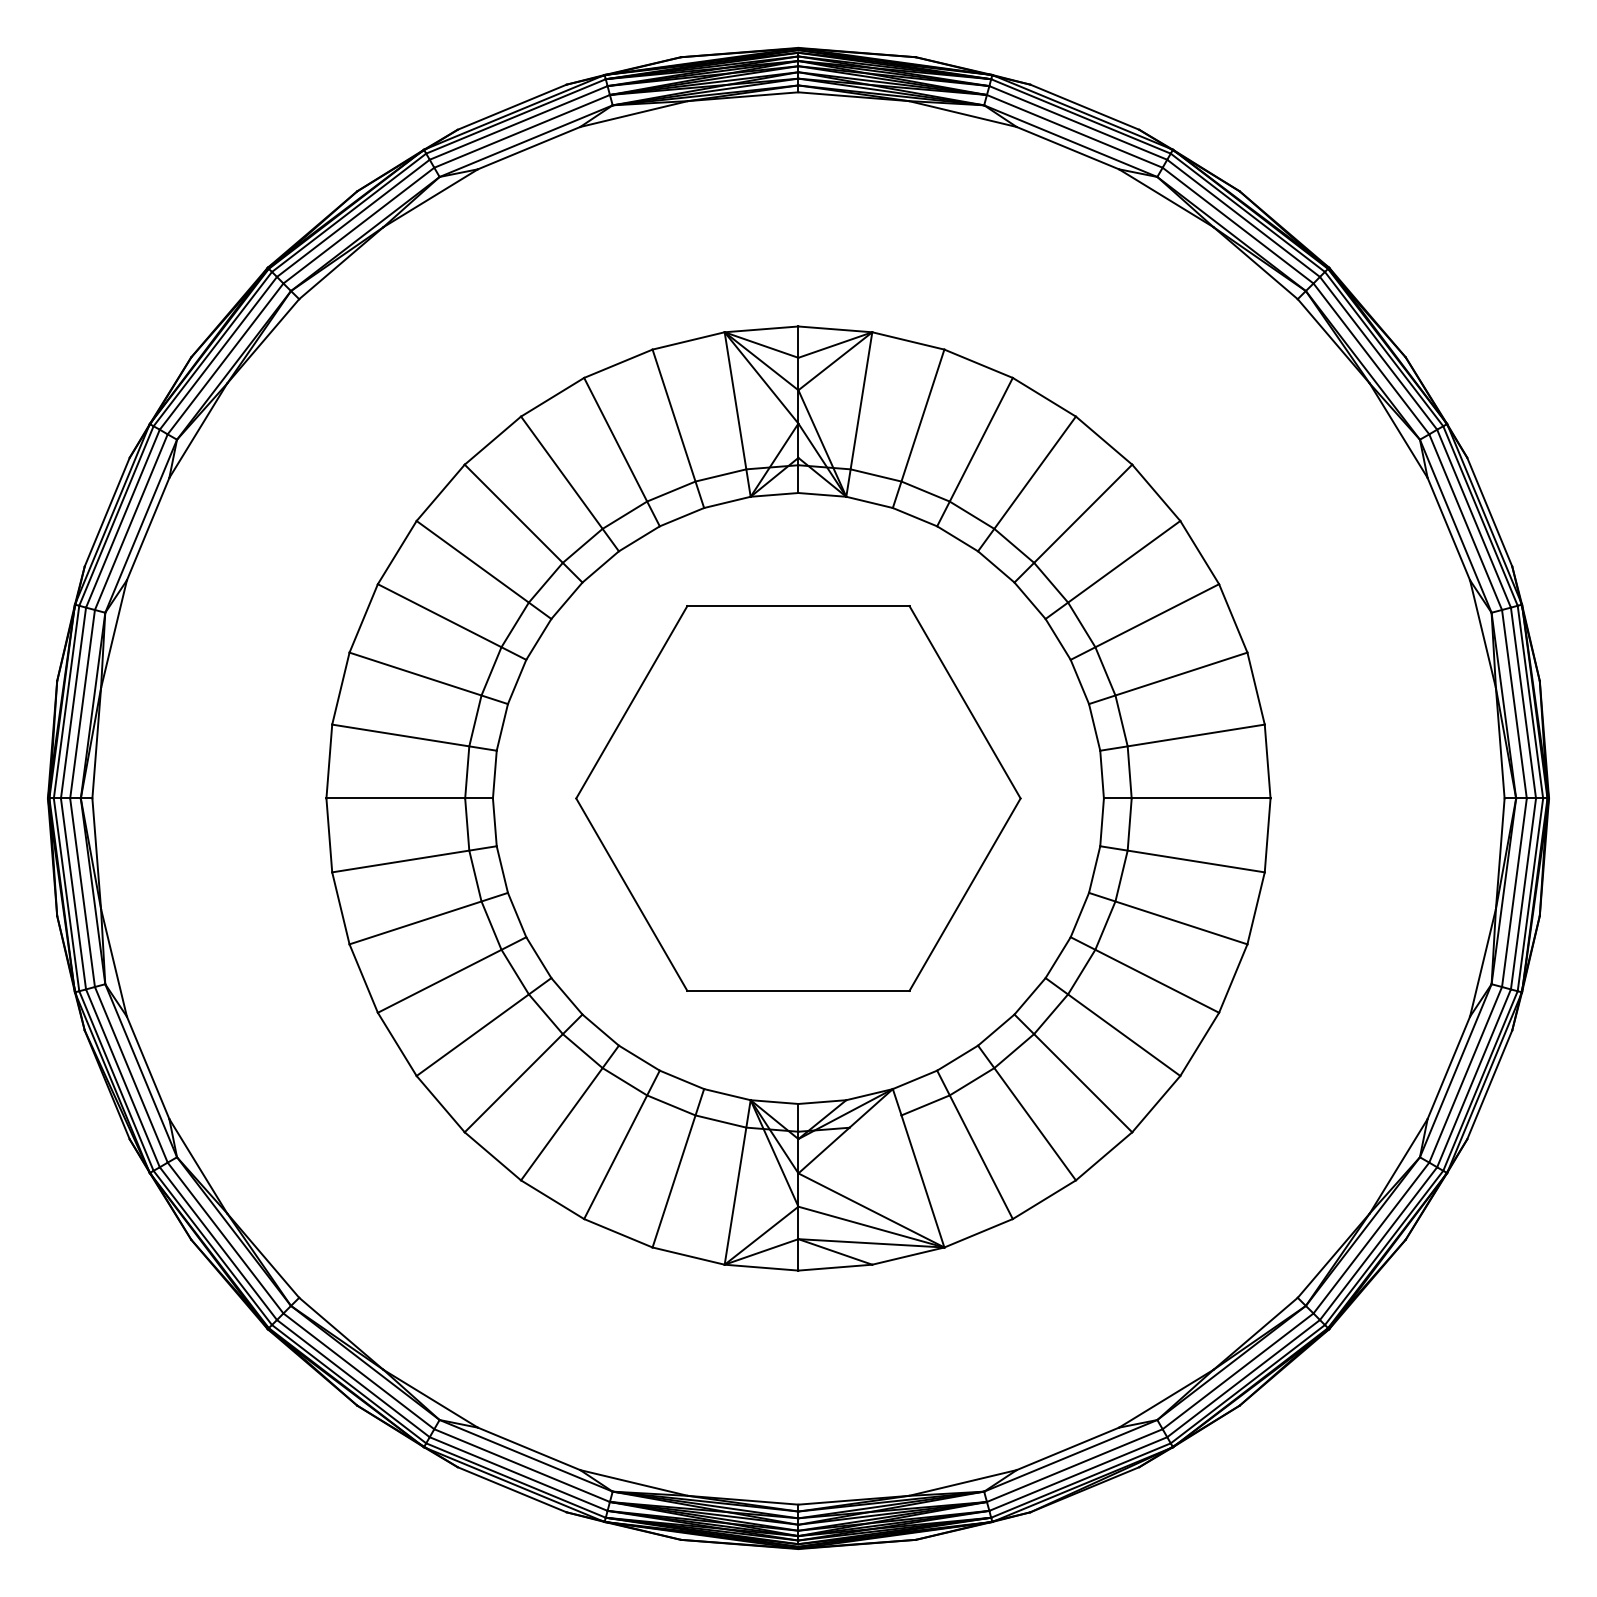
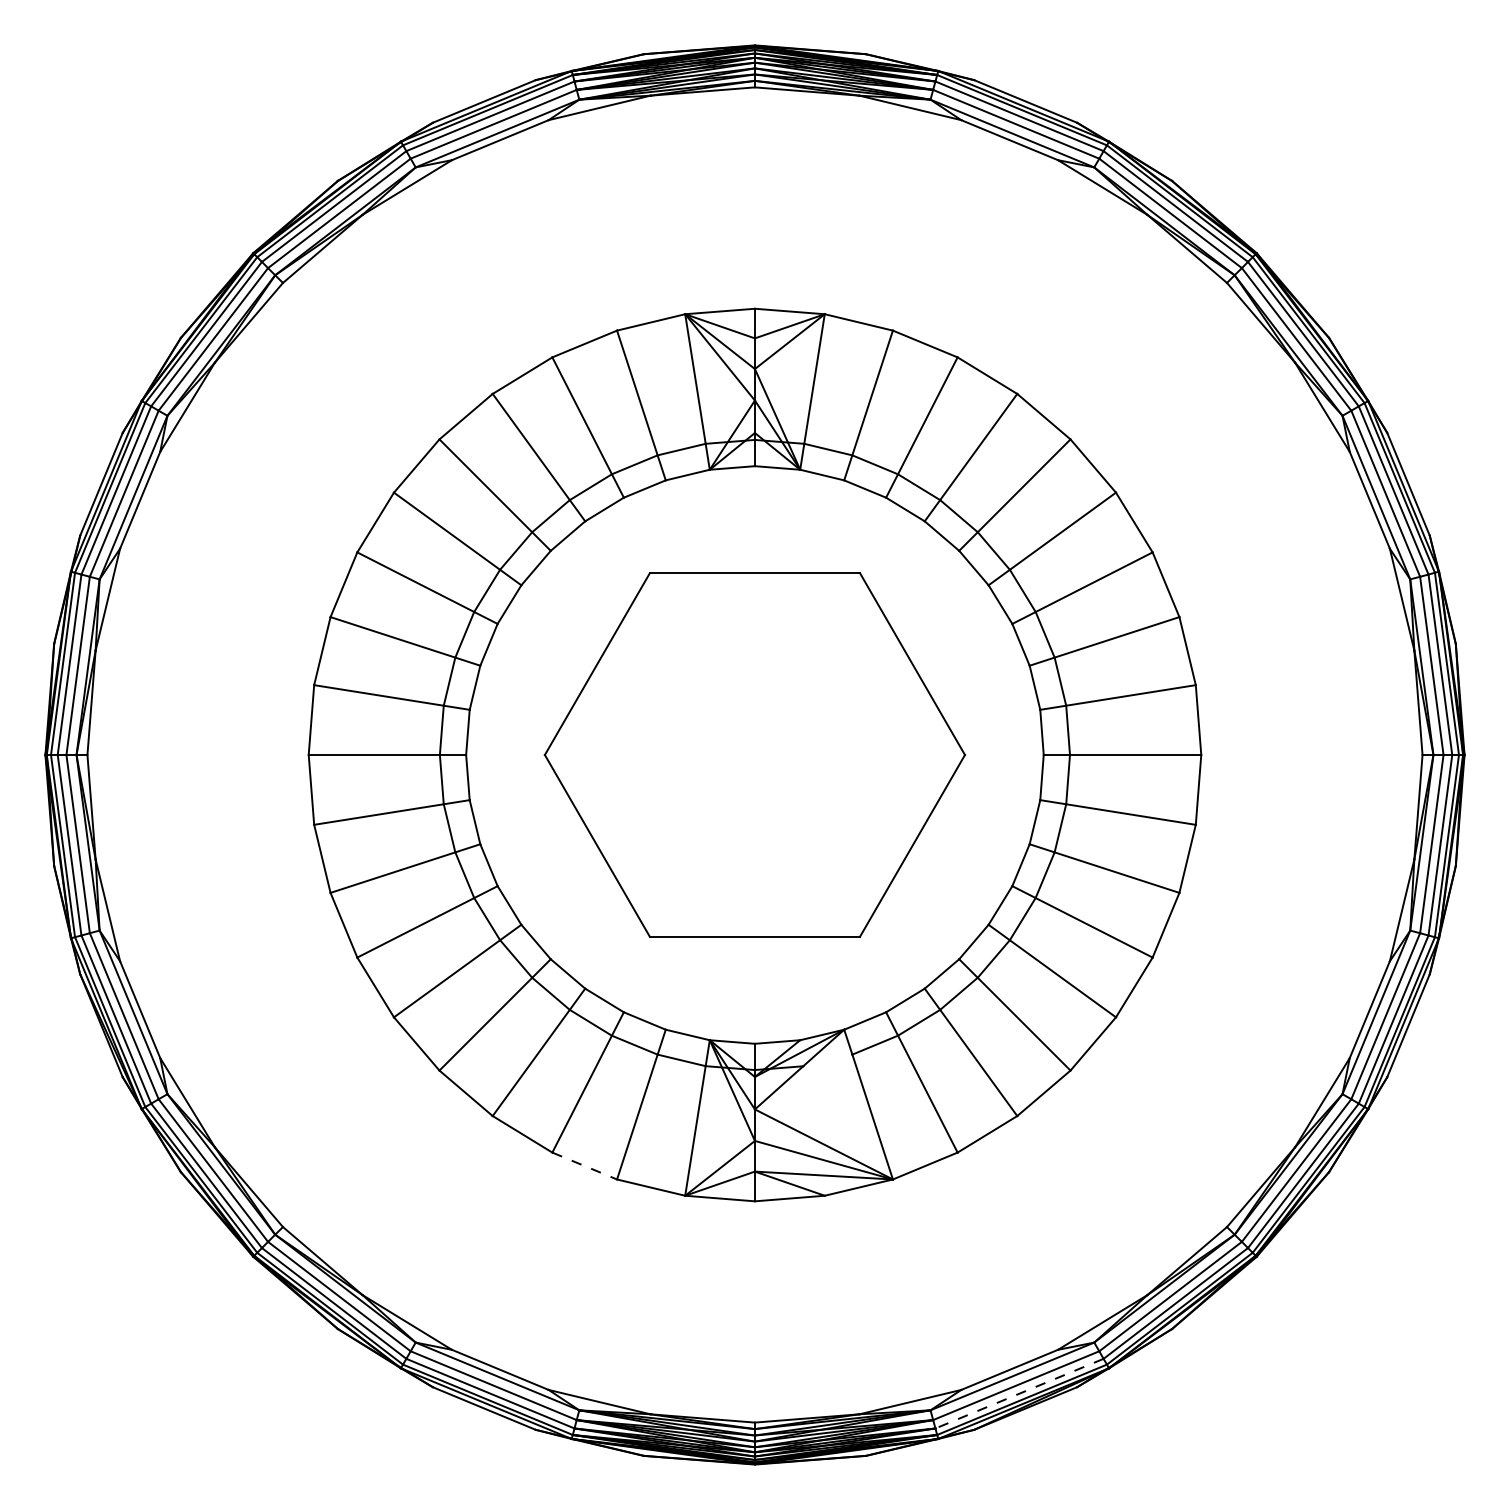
line: (618, 1233) -> (584, 1166), solid -> dashed
line: (1077, 1474) -> (1018, 1394), solid -> dashed

